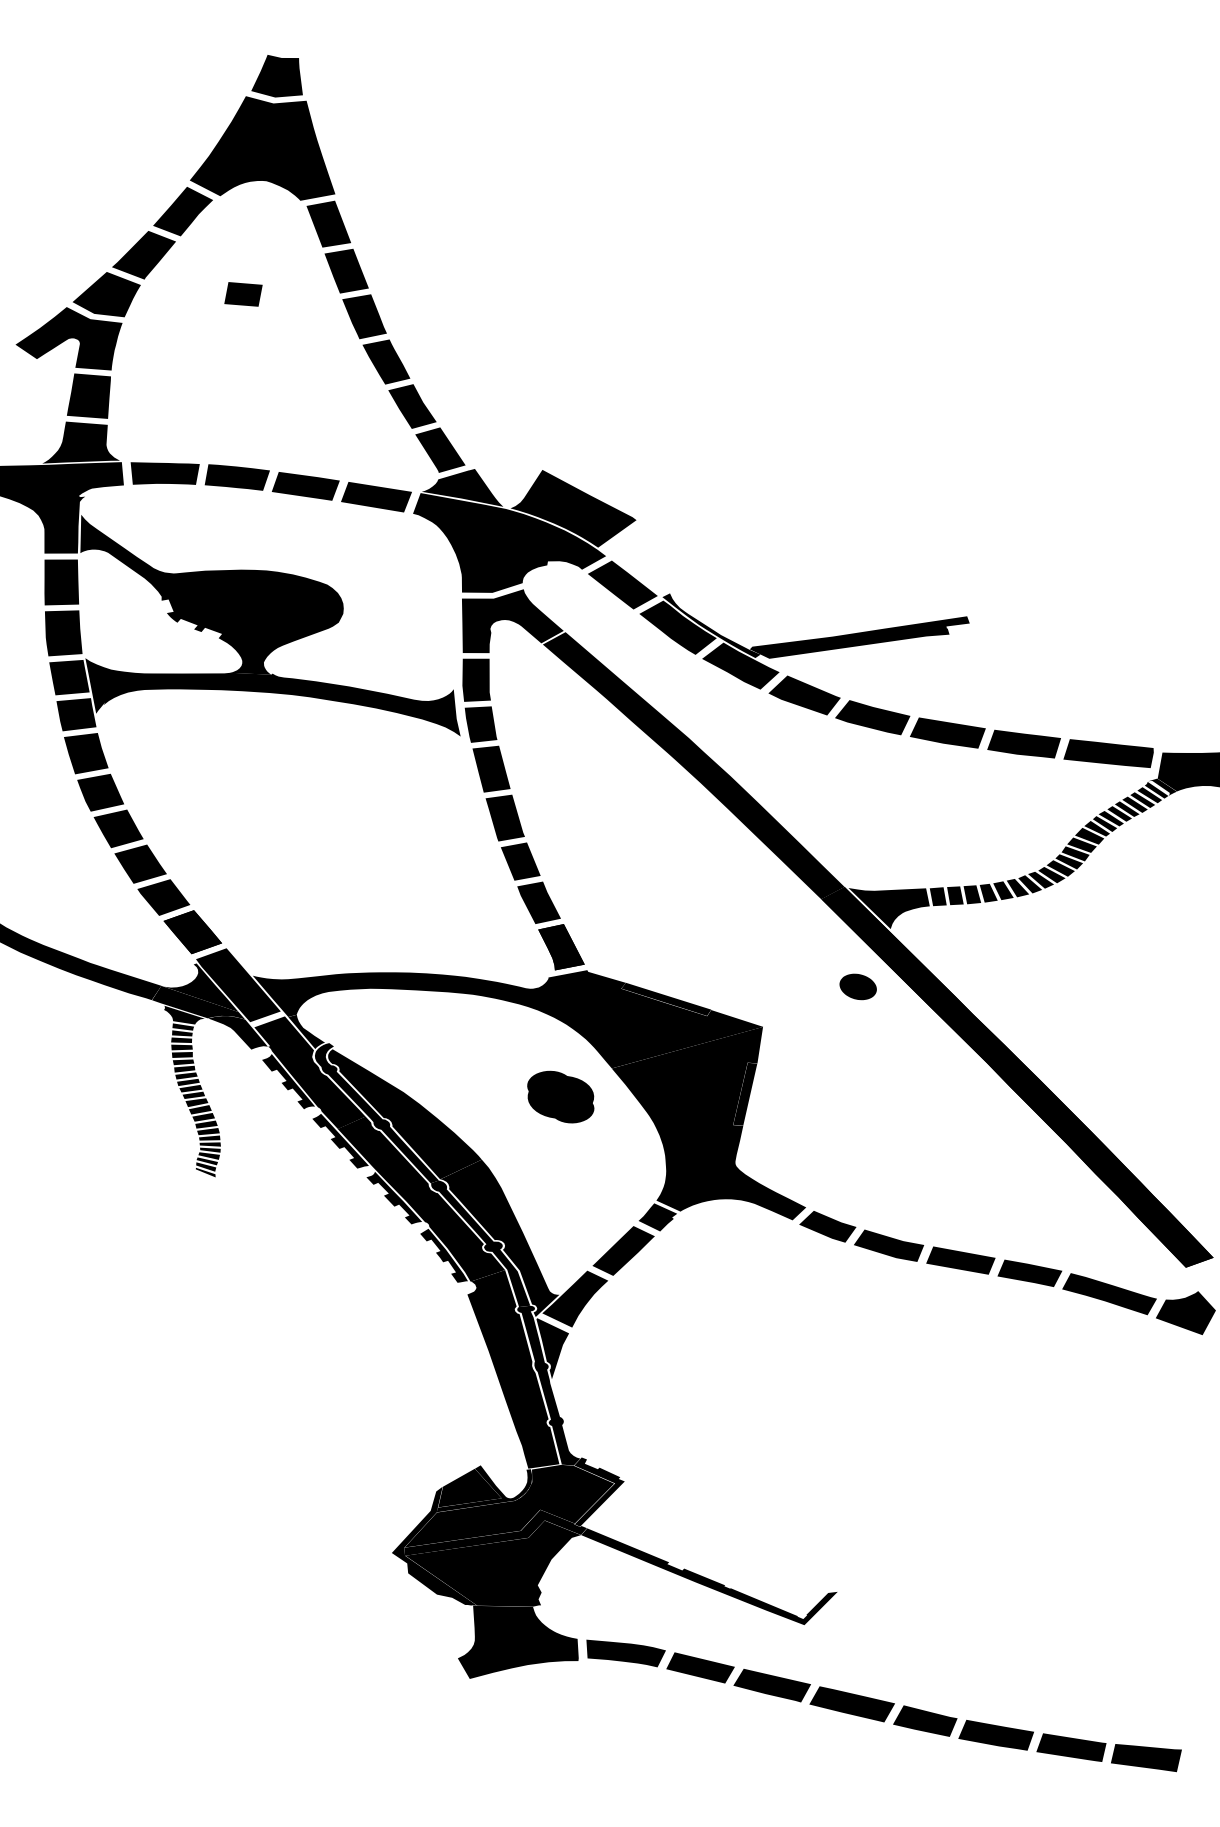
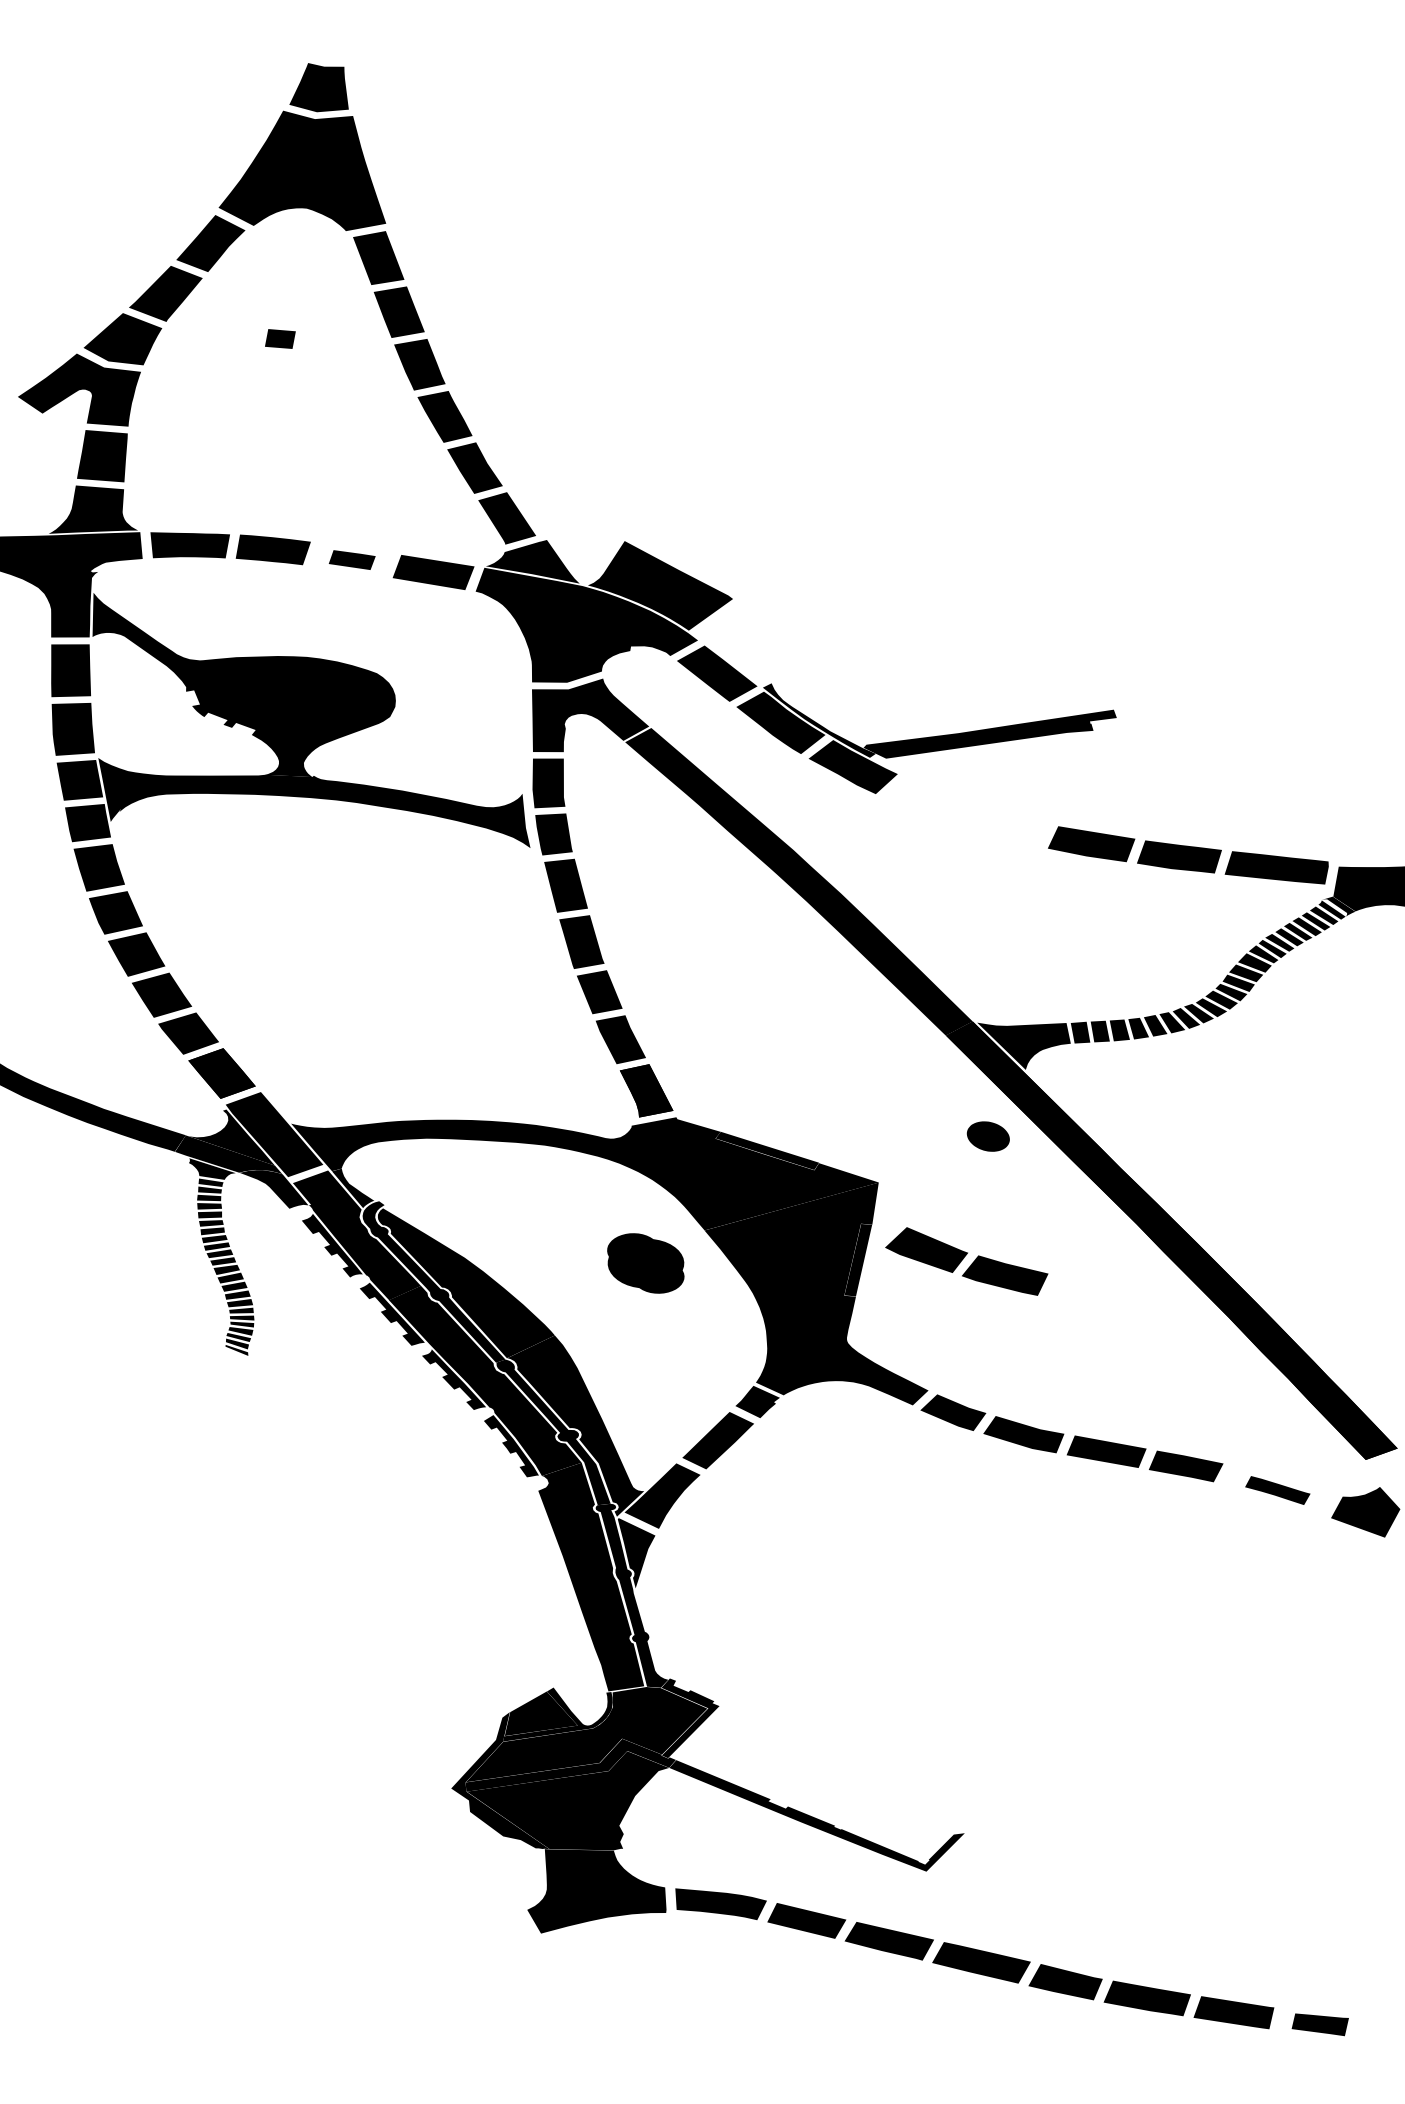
part: (243, 294) -> (280, 339), size x0.7
part: (305, 486) -> (351, 560), size x0.6
part: (839, 705) -> (966, 1261), moved
part: (1109, 1294) -> (1277, 1490), size x0.6
part: (1146, 1758) -> (1320, 2025), size x0.7

